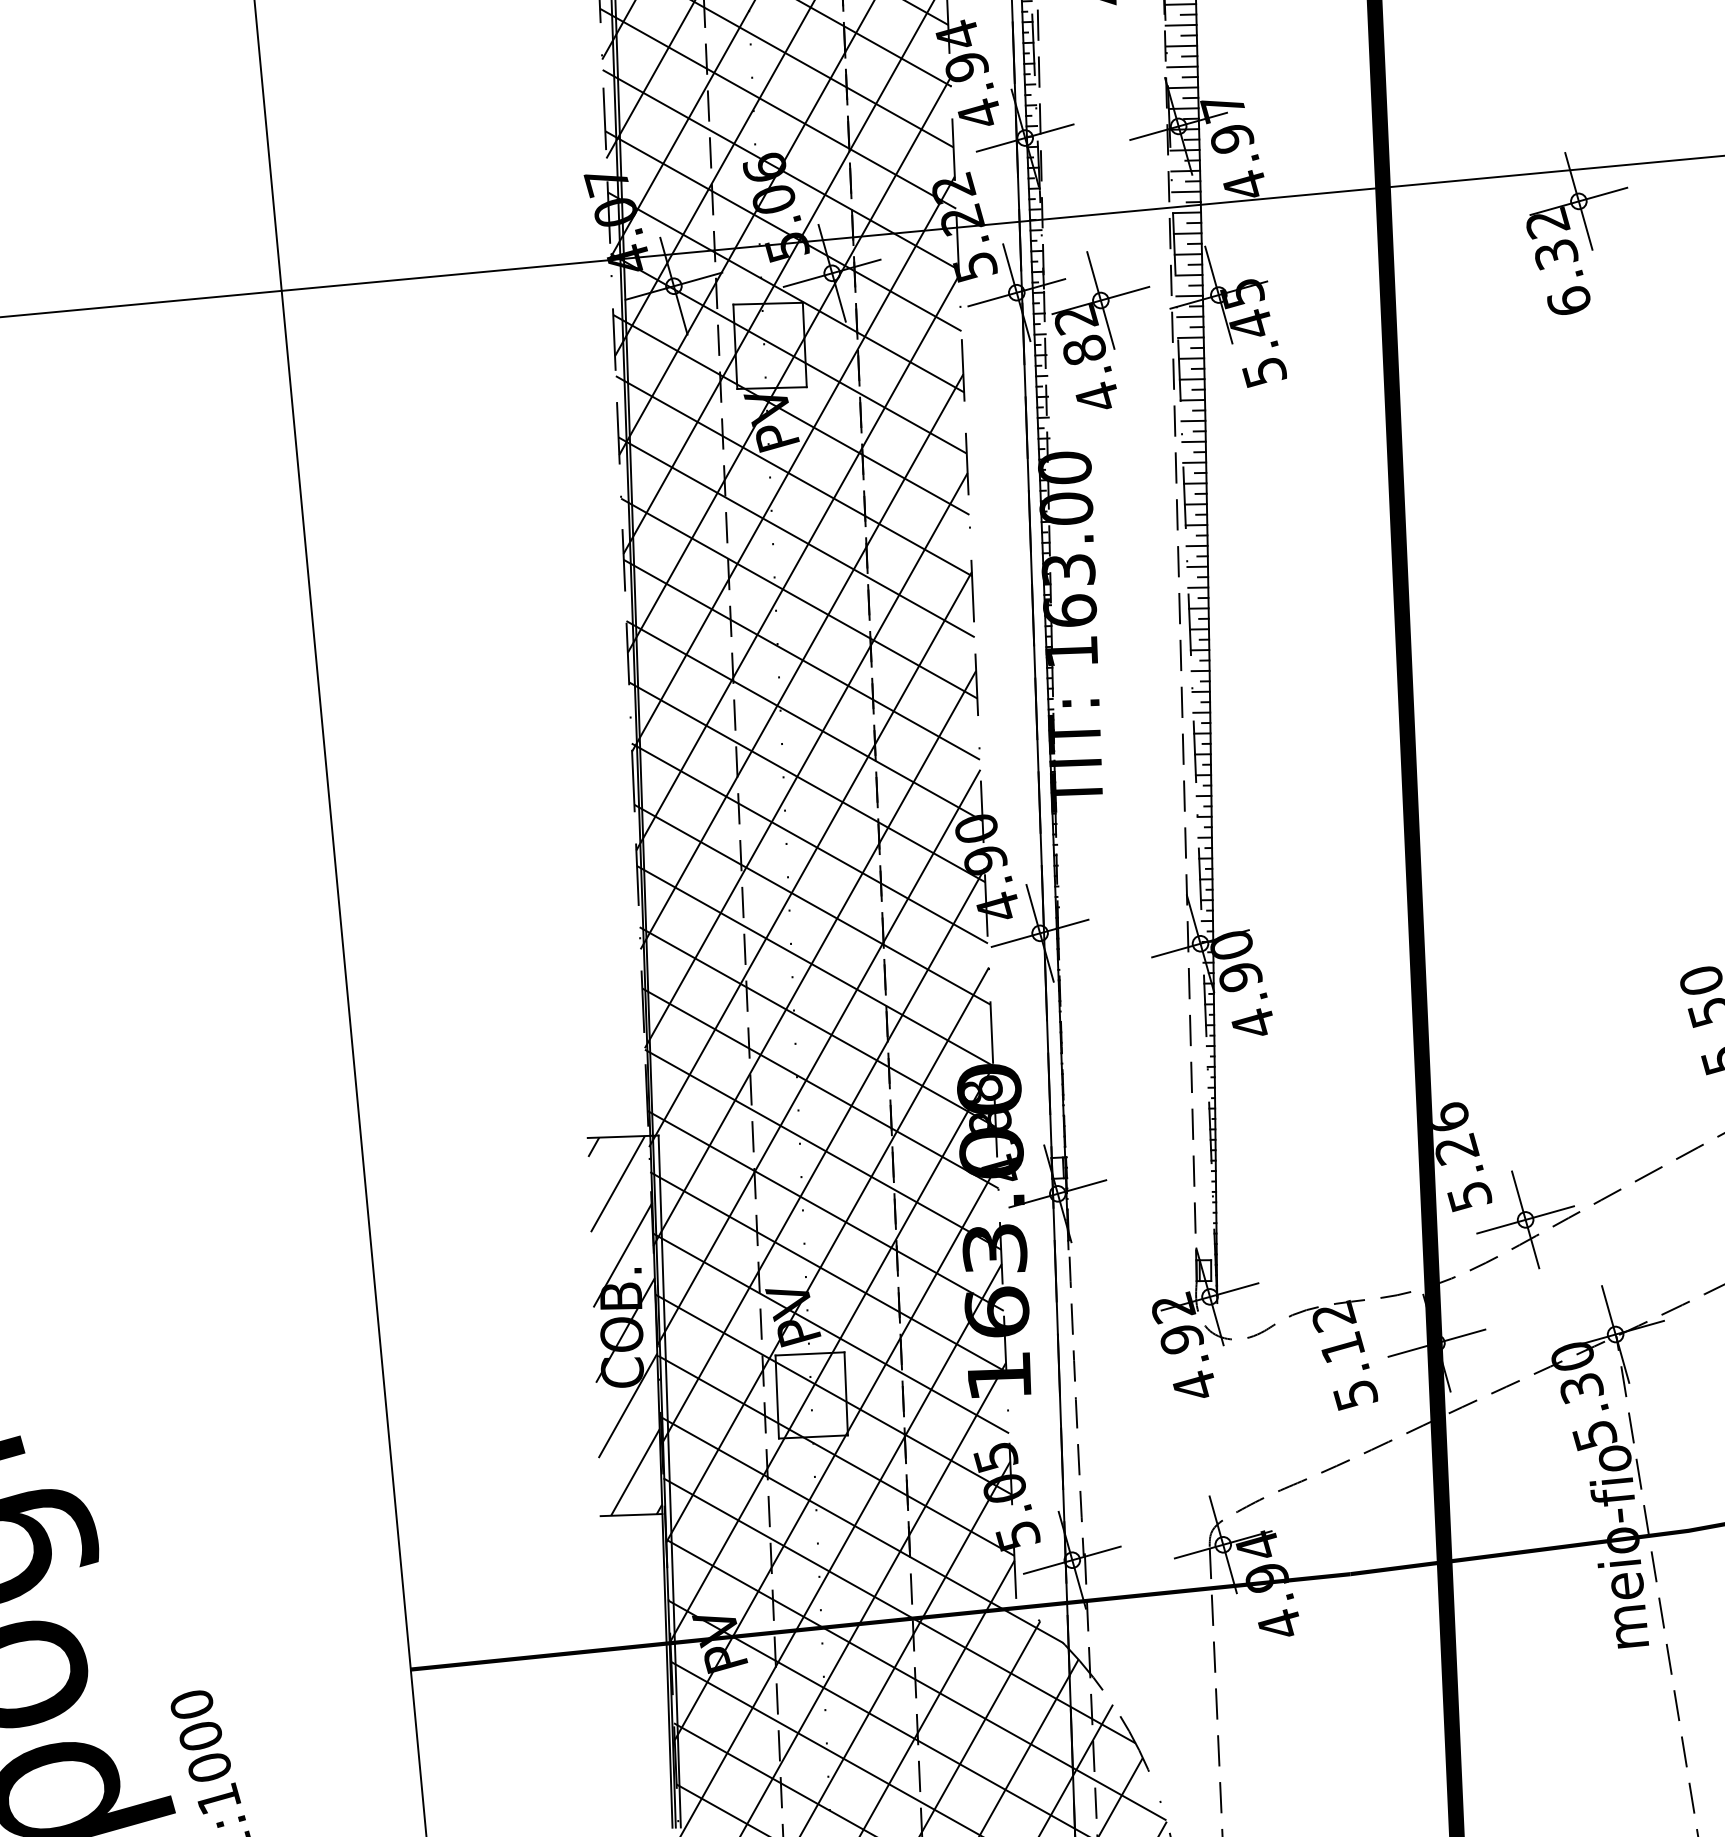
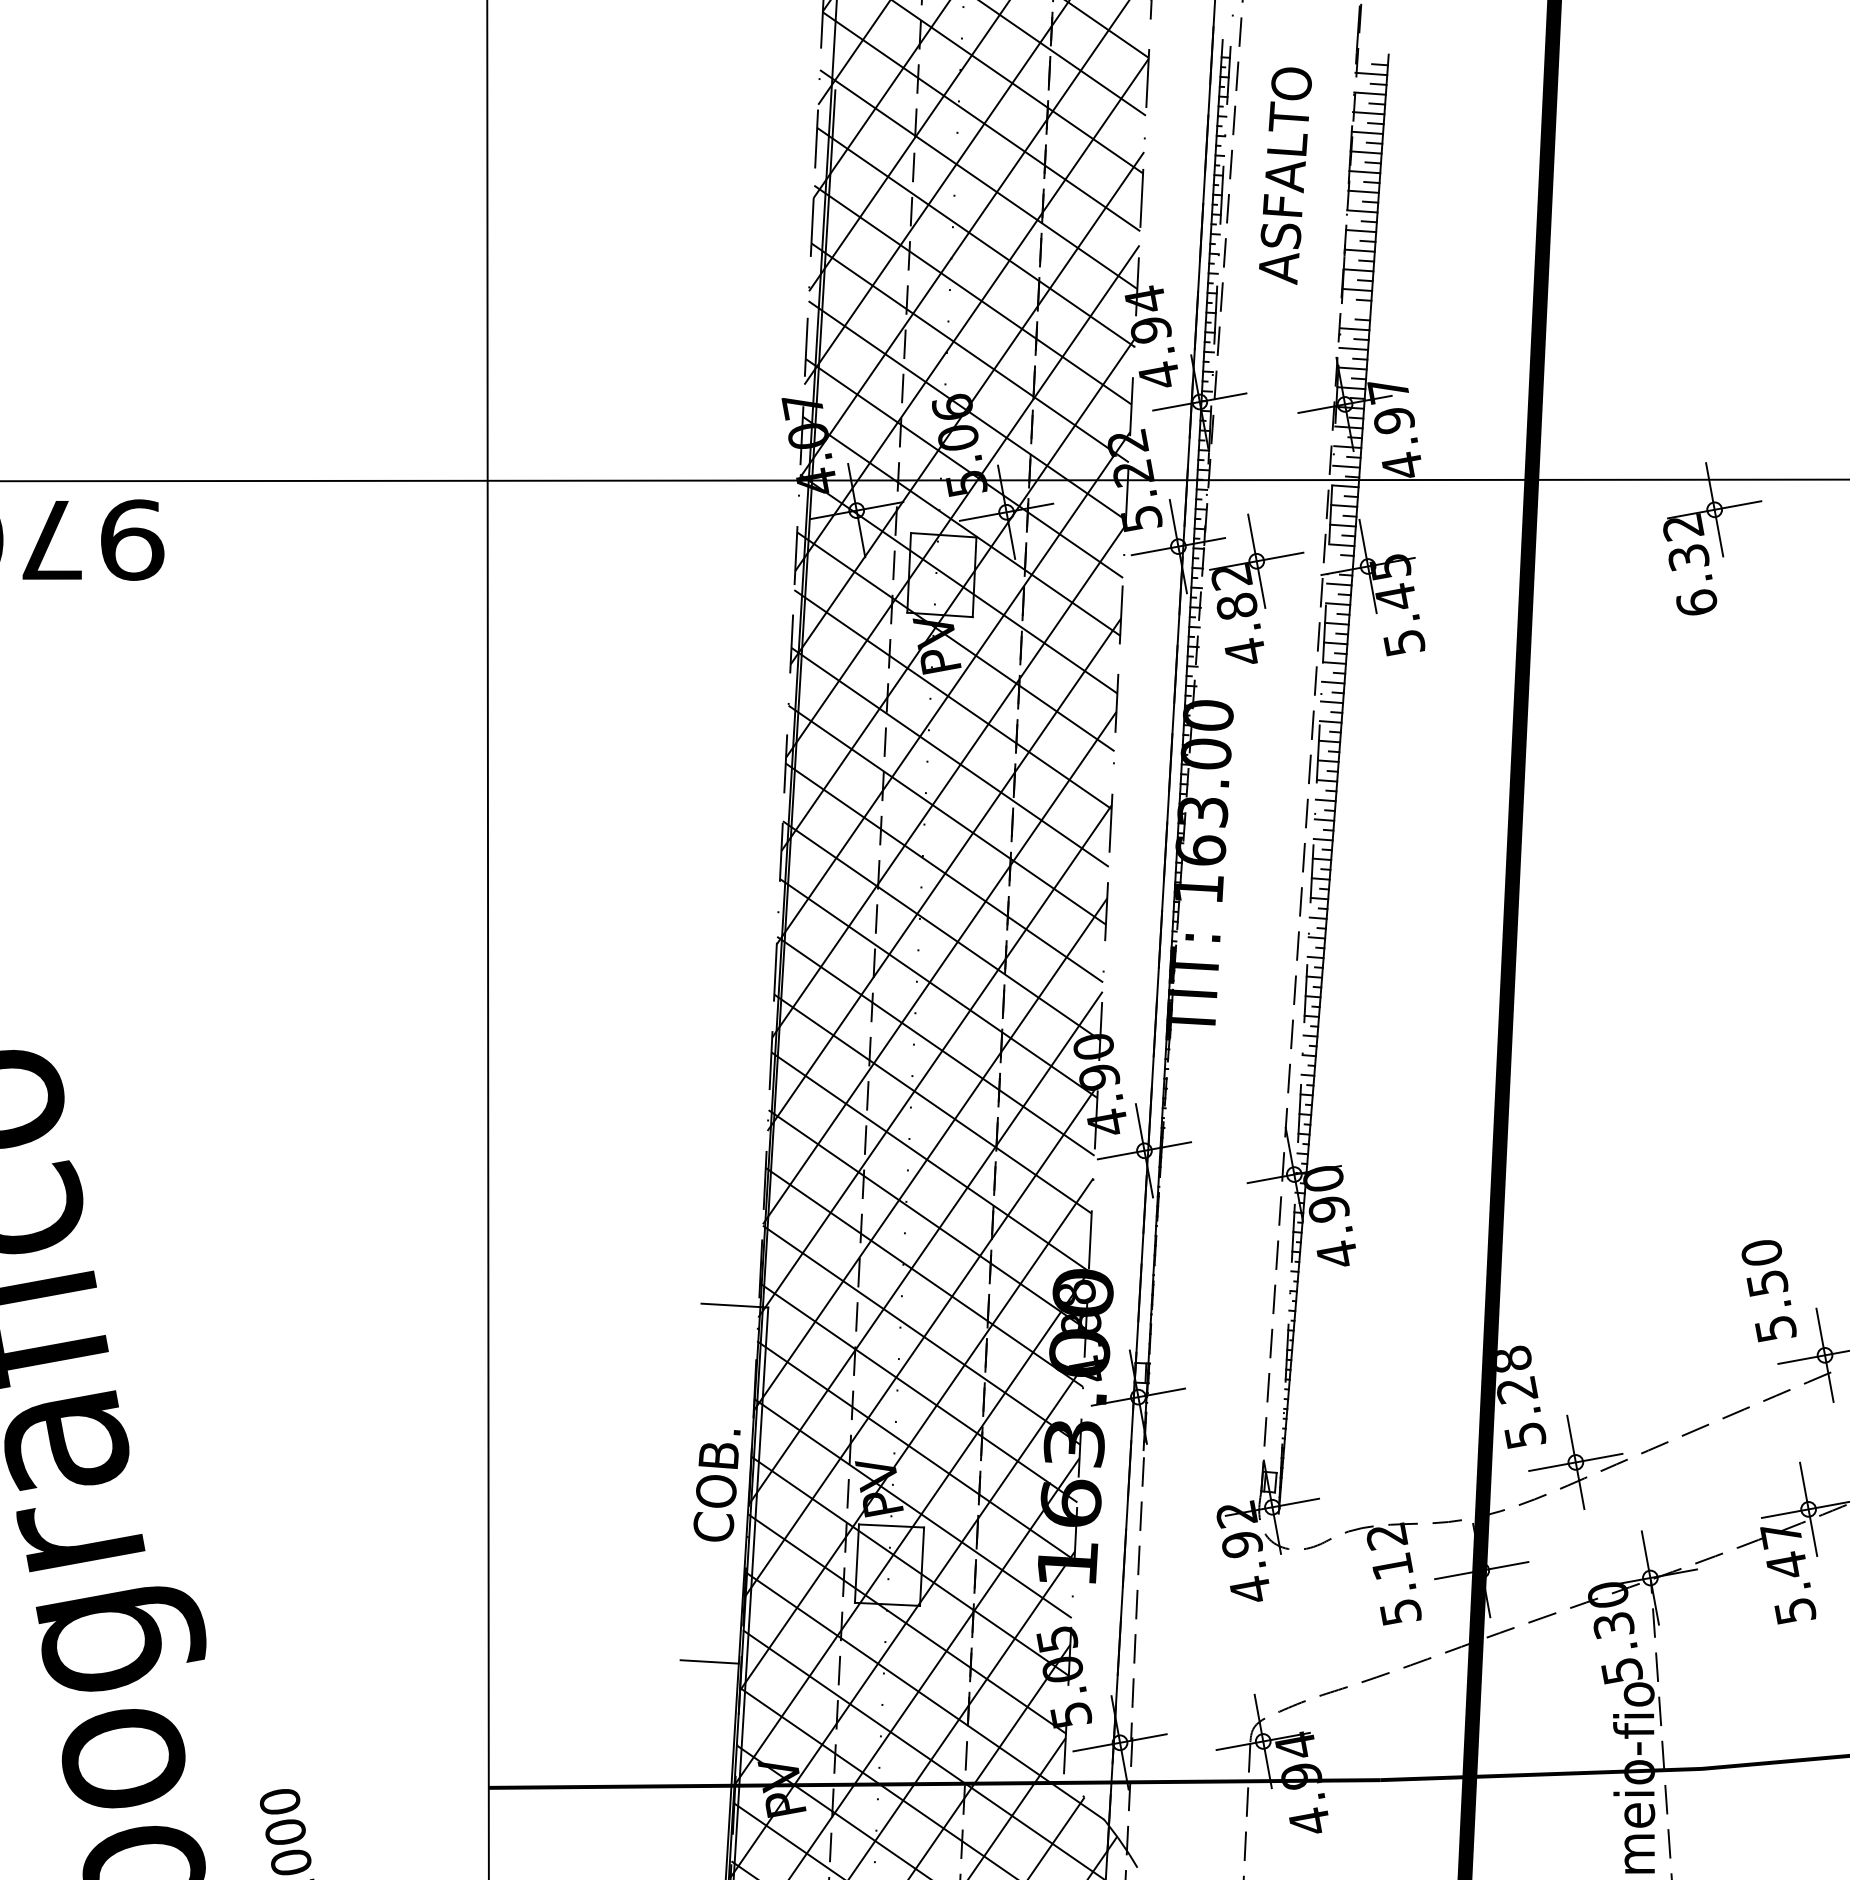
line: (1180, 25) -> (1355, 309), removed
line: (1189, 295) -> (1340, 564), removed
text: (1449, 1116) -> (1513, 1358), 5.26 -> 5.28
hatch: (624, 1325) -> (719, 1483), removed

